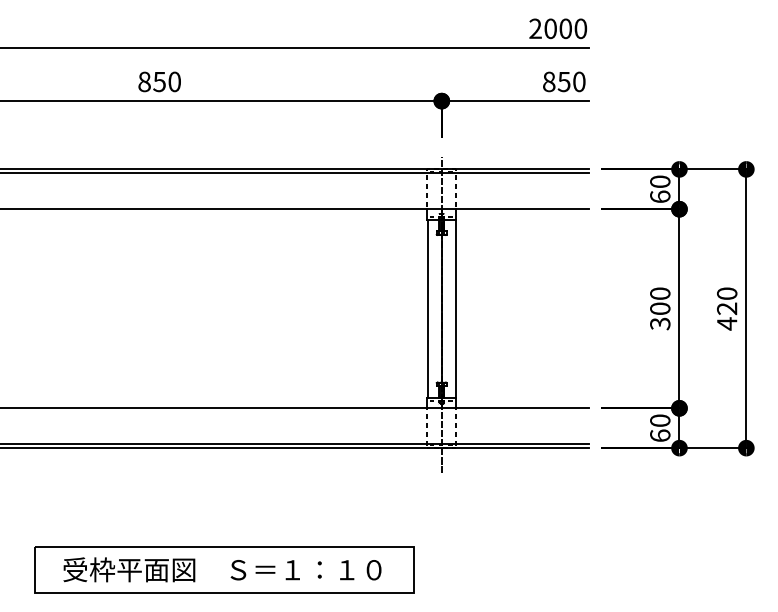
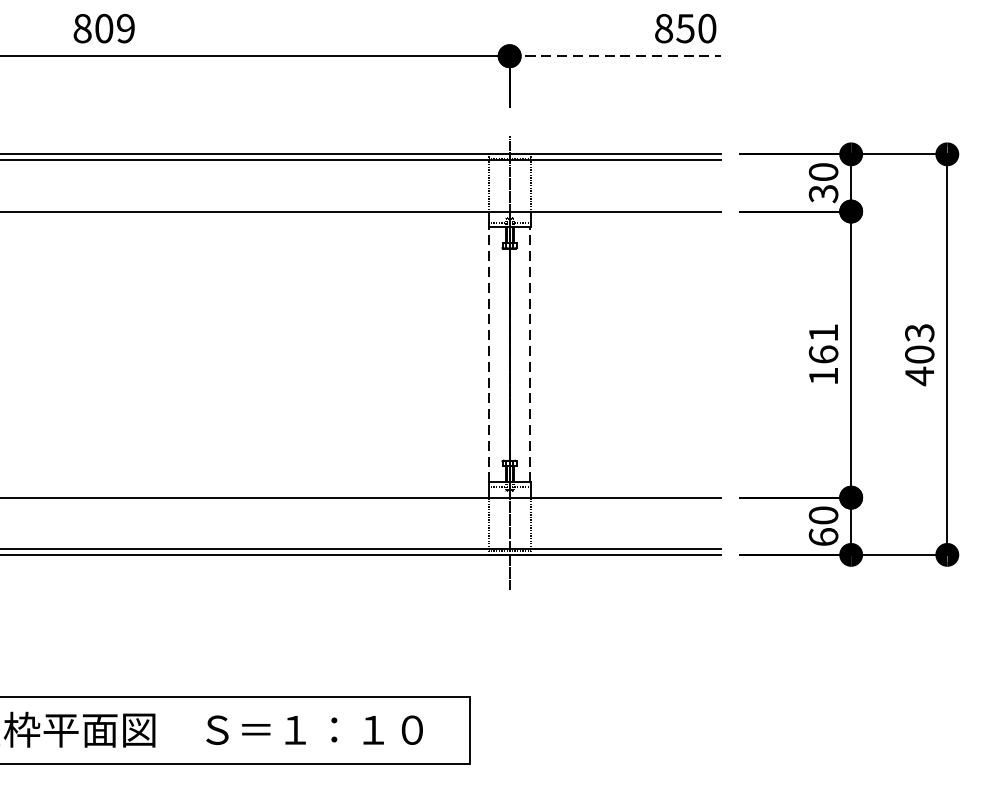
text: (166, 81) -> (114, 28), 850 -> 809
line: (515, 101) -> (615, 56), solid -> dashed
text: (660, 196) -> (823, 193), 60 -> 30
text: (727, 301) -> (920, 344), 420 -> 403
line: (427, 308) -> (489, 354), solid -> dashed
line: (455, 308) -> (529, 354), solid -> dashed
text: (660, 308) -> (823, 354), 300 -> 161

